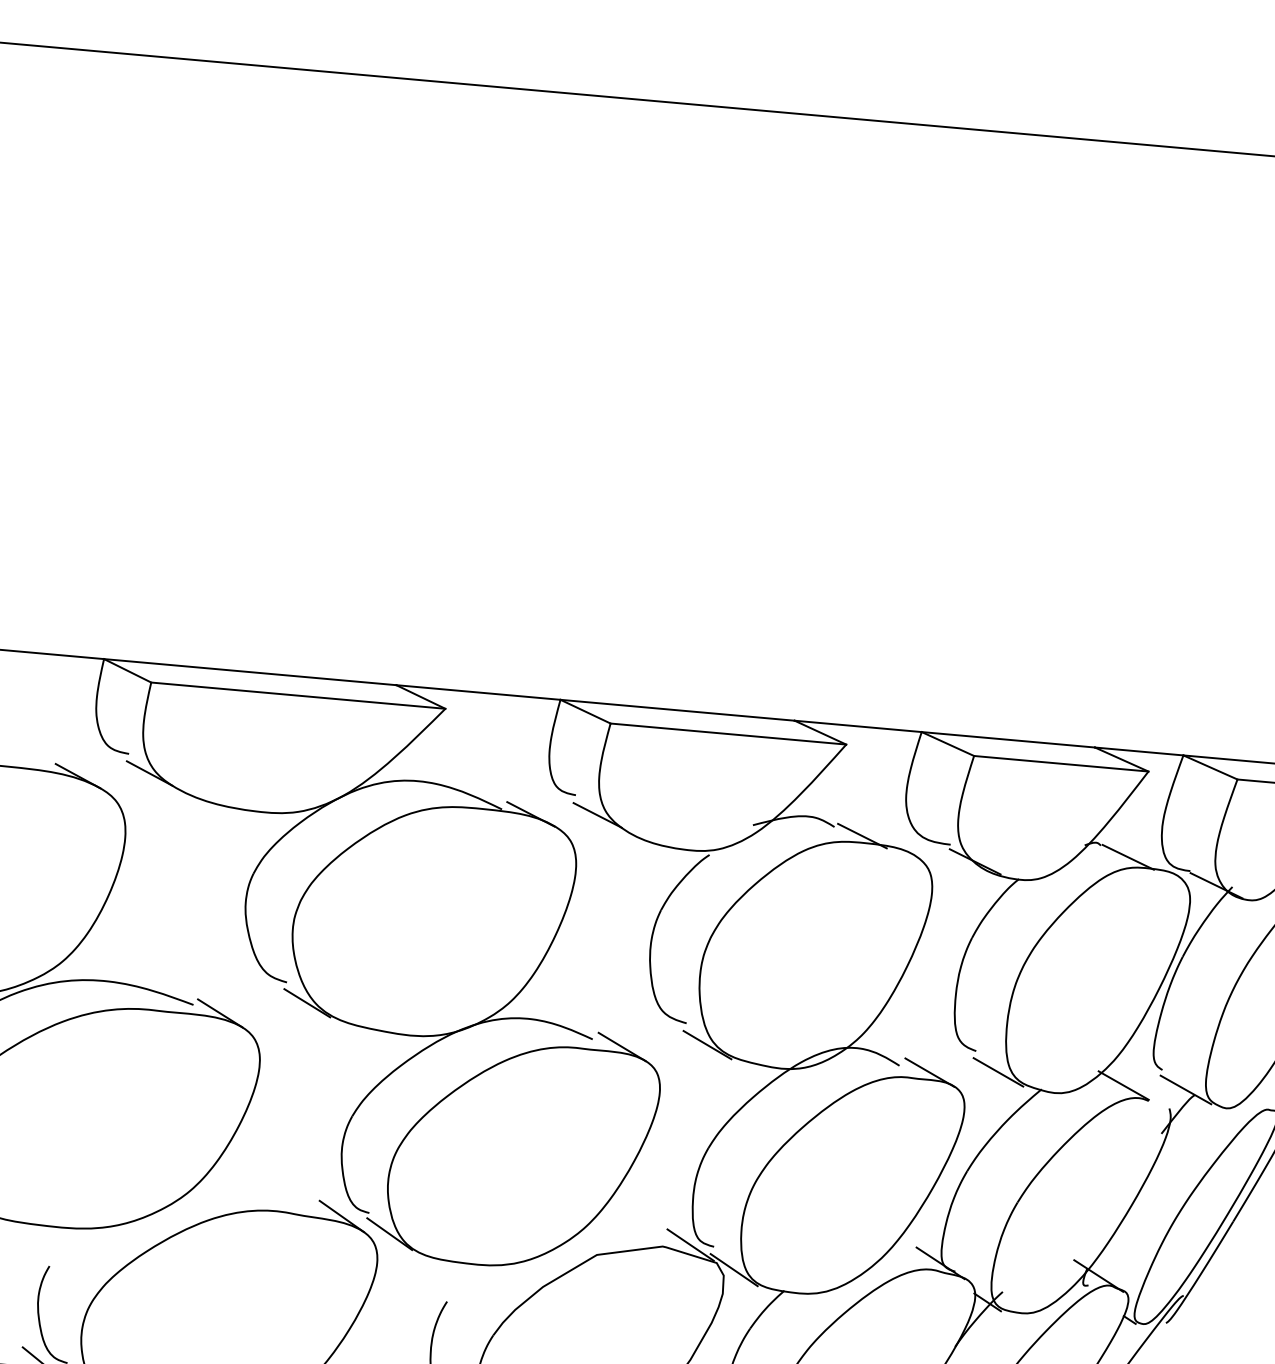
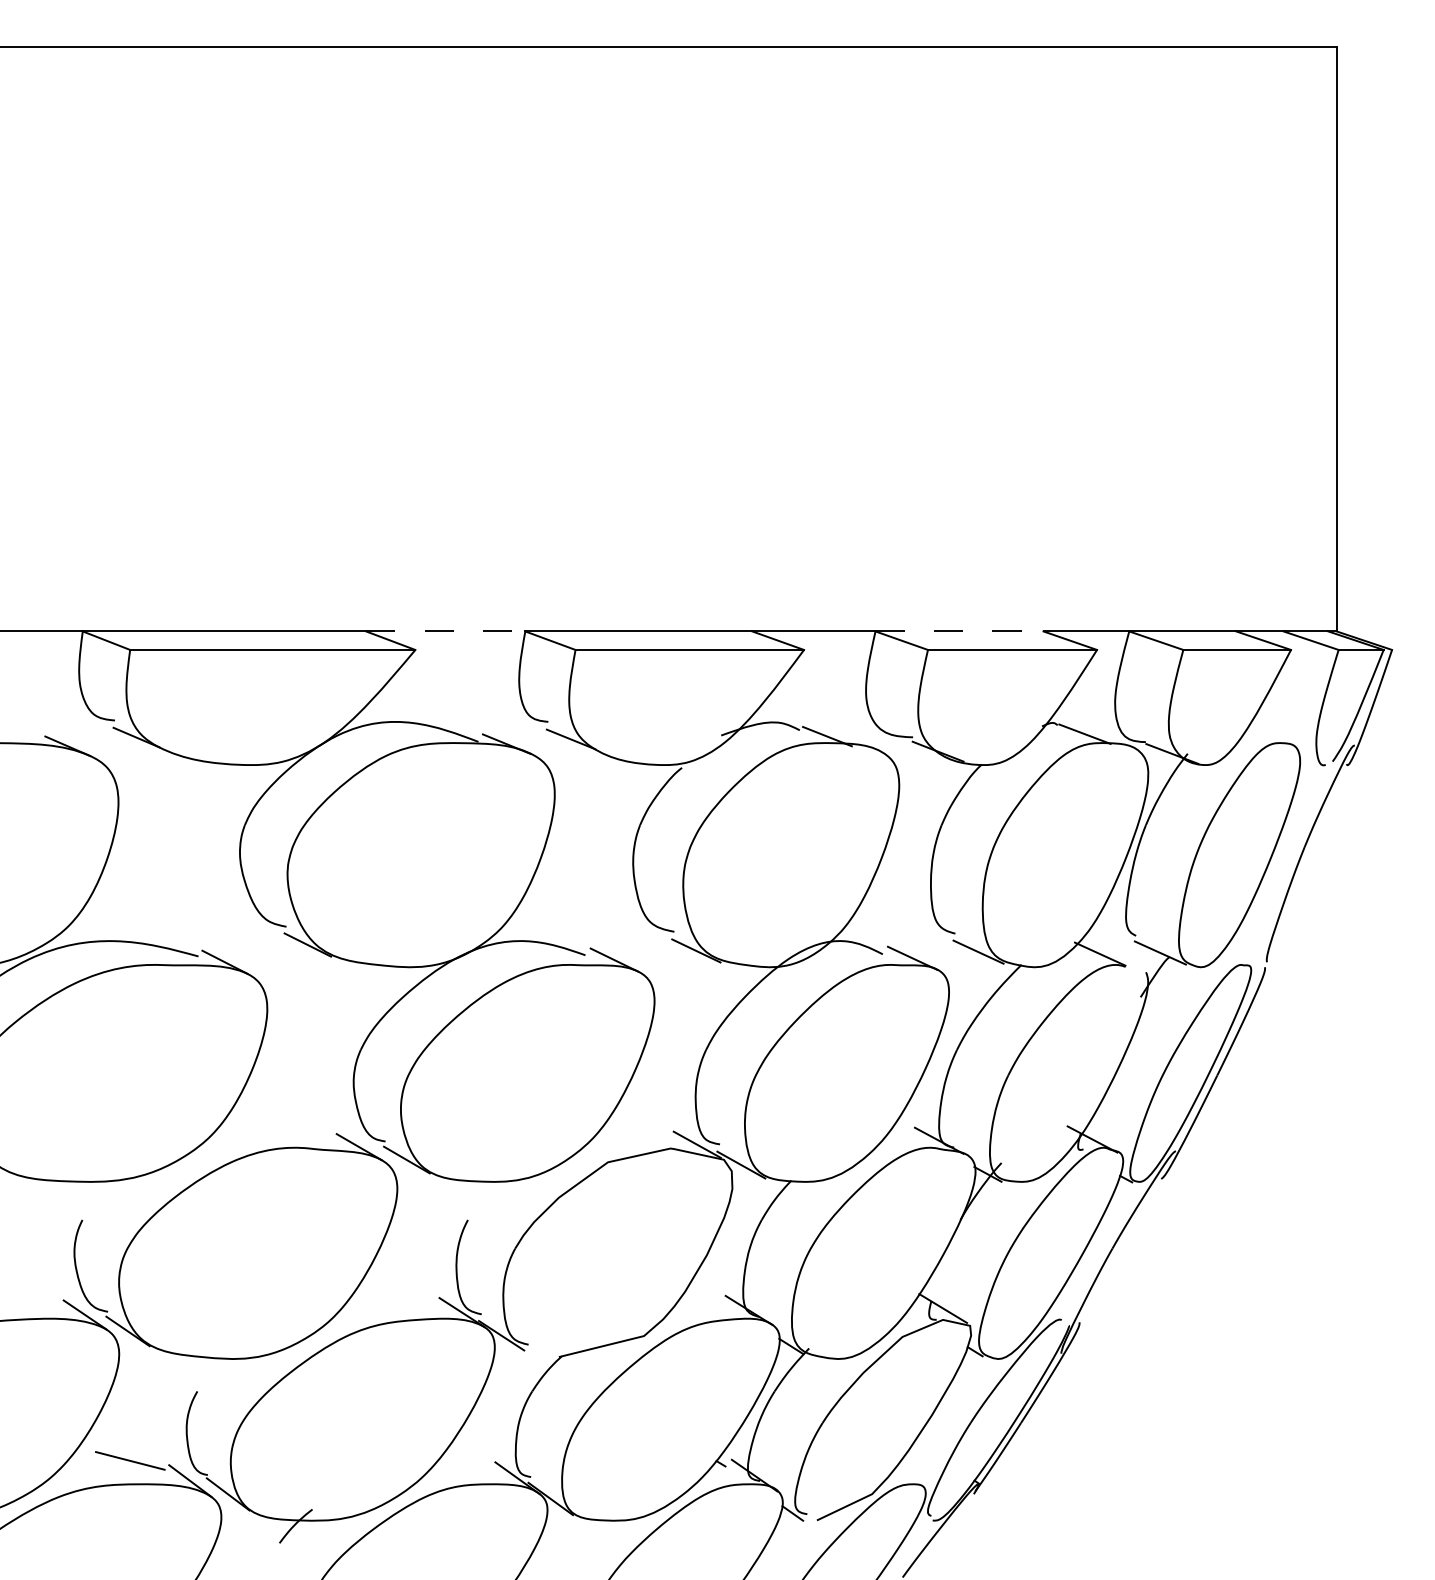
line: (478, 692) -> (445, 631), solid -> dashed
line: (1009, 739) -> (960, 631), solid -> dashed

